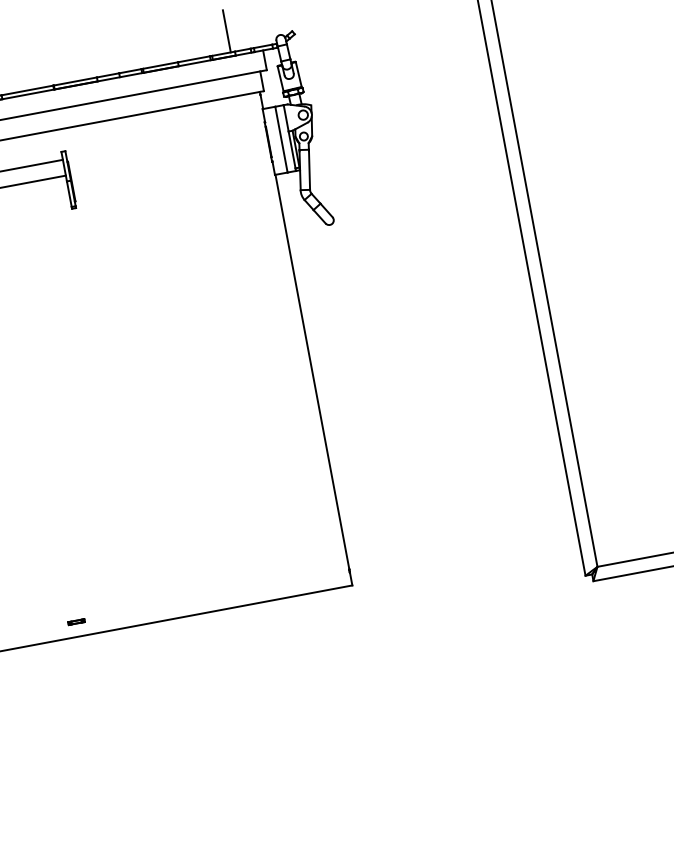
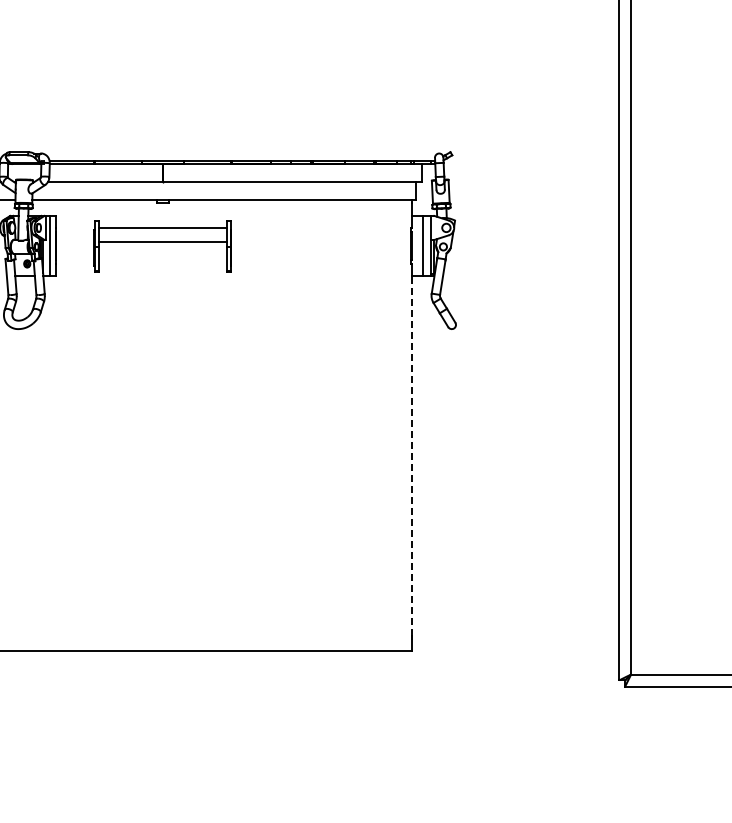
line: (226, 31) -> (392, 141), removed
line: (312, 371) -> (412, 455), solid -> dashed
part: (76, 622) -> (162, 637), removed

